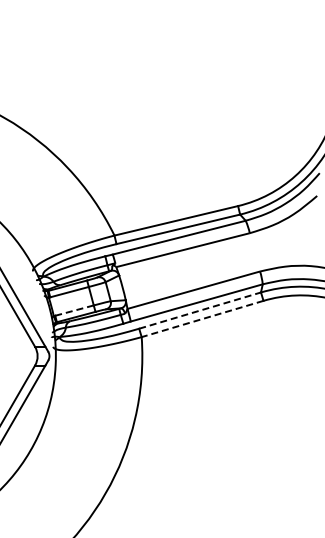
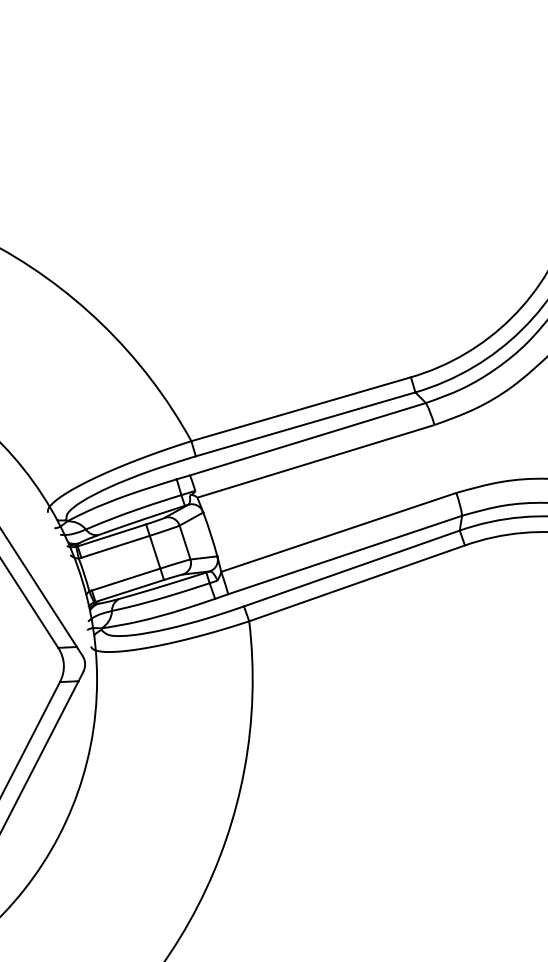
line: (74, 310) -> (126, 579), dashed -> solid
line: (200, 310) -> (352, 568), dashed -> solid
line: (202, 319) -> (356, 584), dashed -> solid

